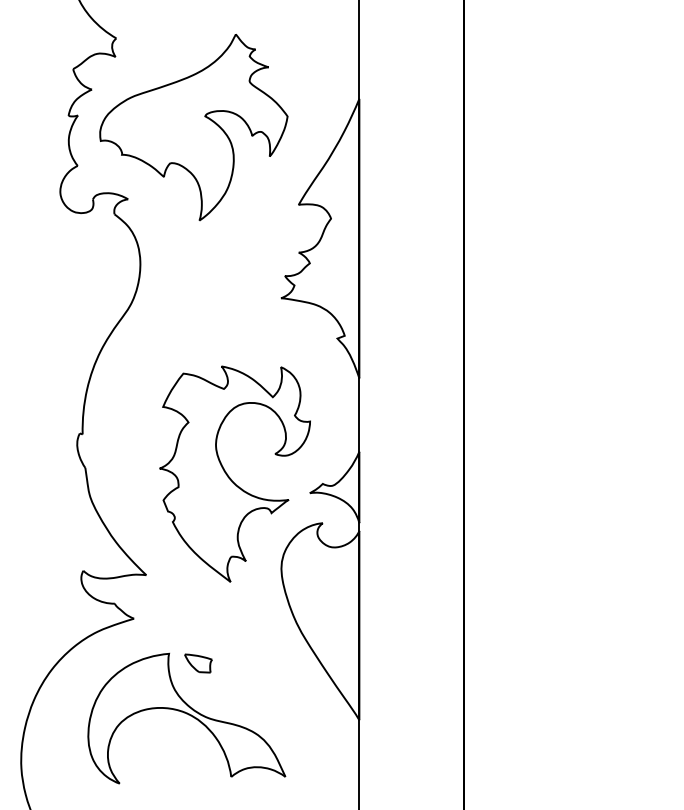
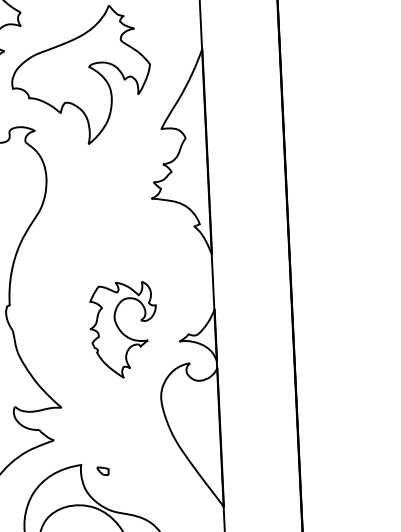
part: (234, 473) -> (123, 329), size x0.6
part: (198, 663) -> (103, 471), size x0.6

